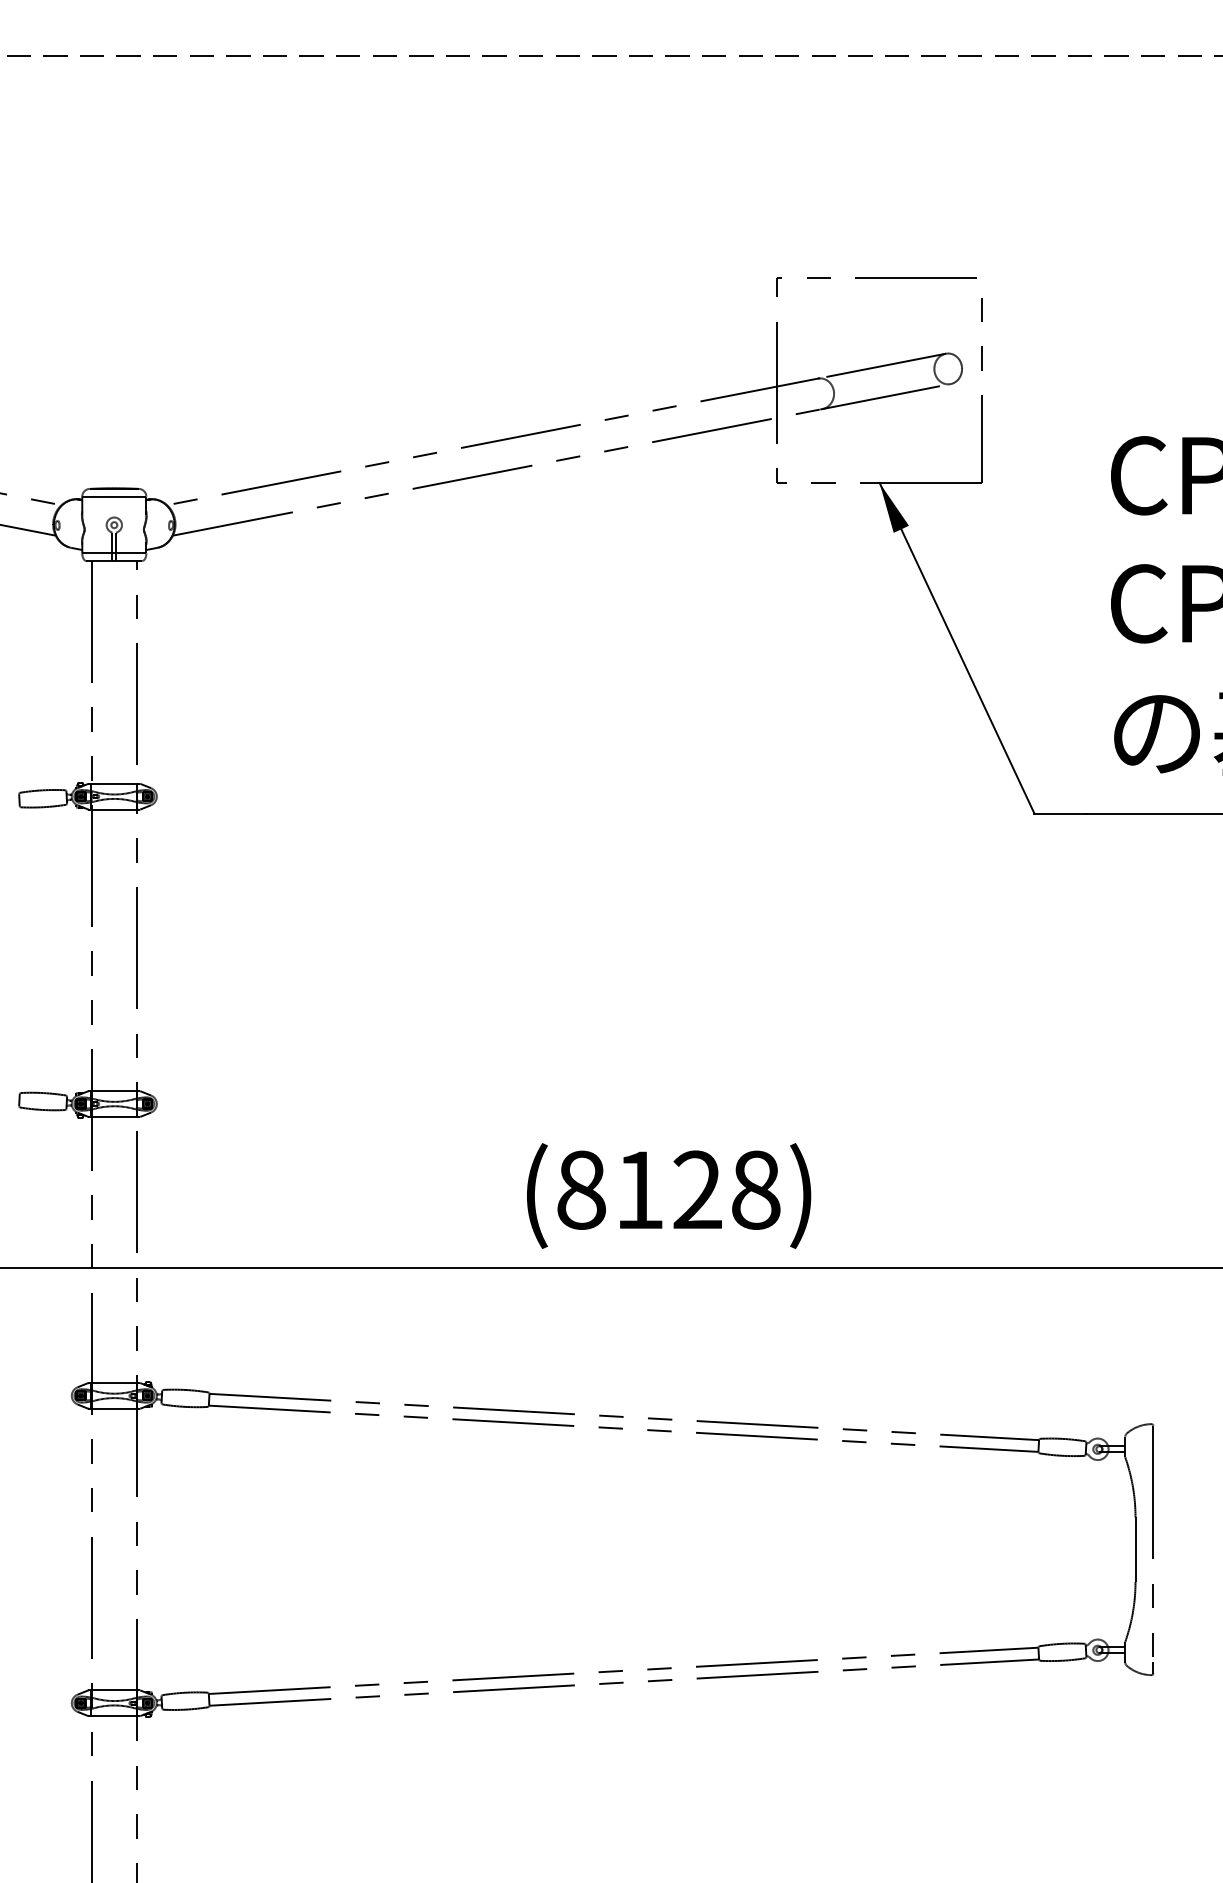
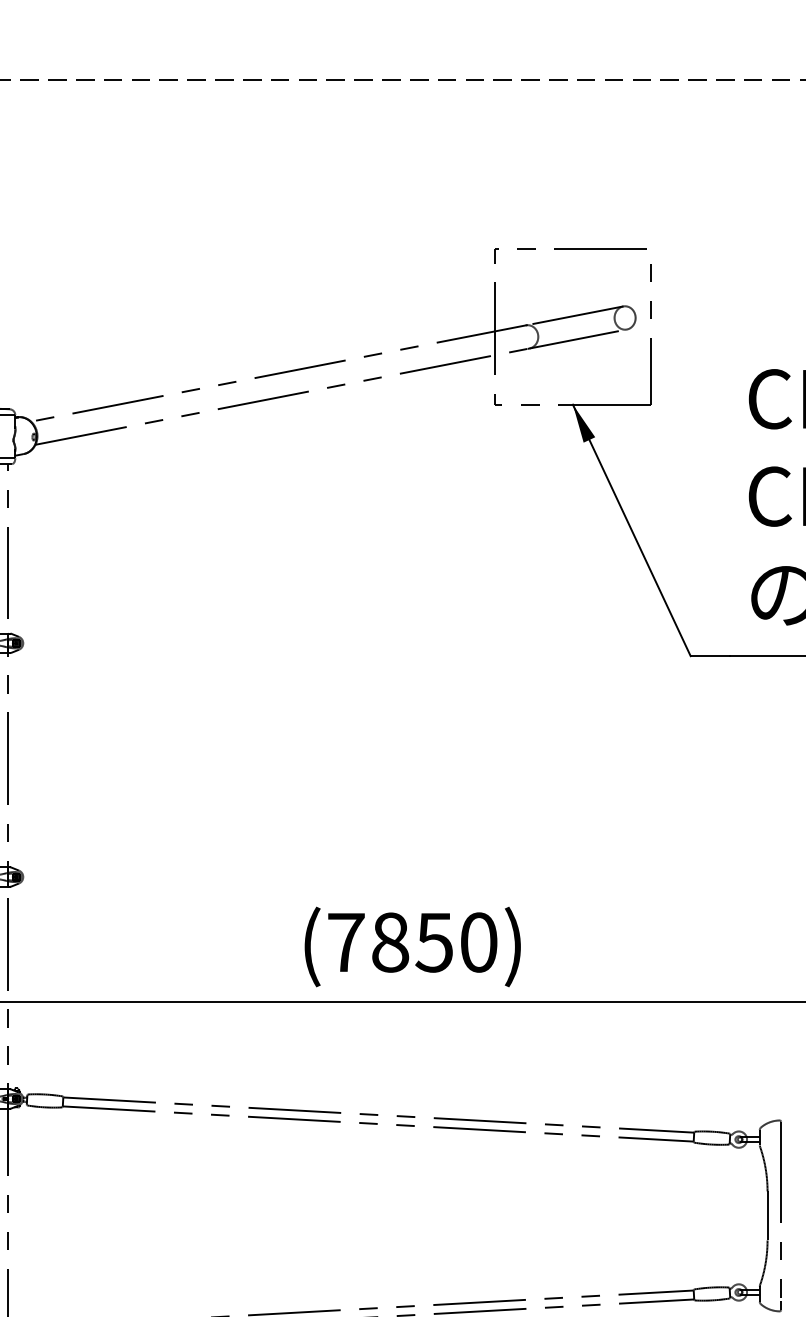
text: (668, 1189) -> (412, 942), (8128) -> (7850)

